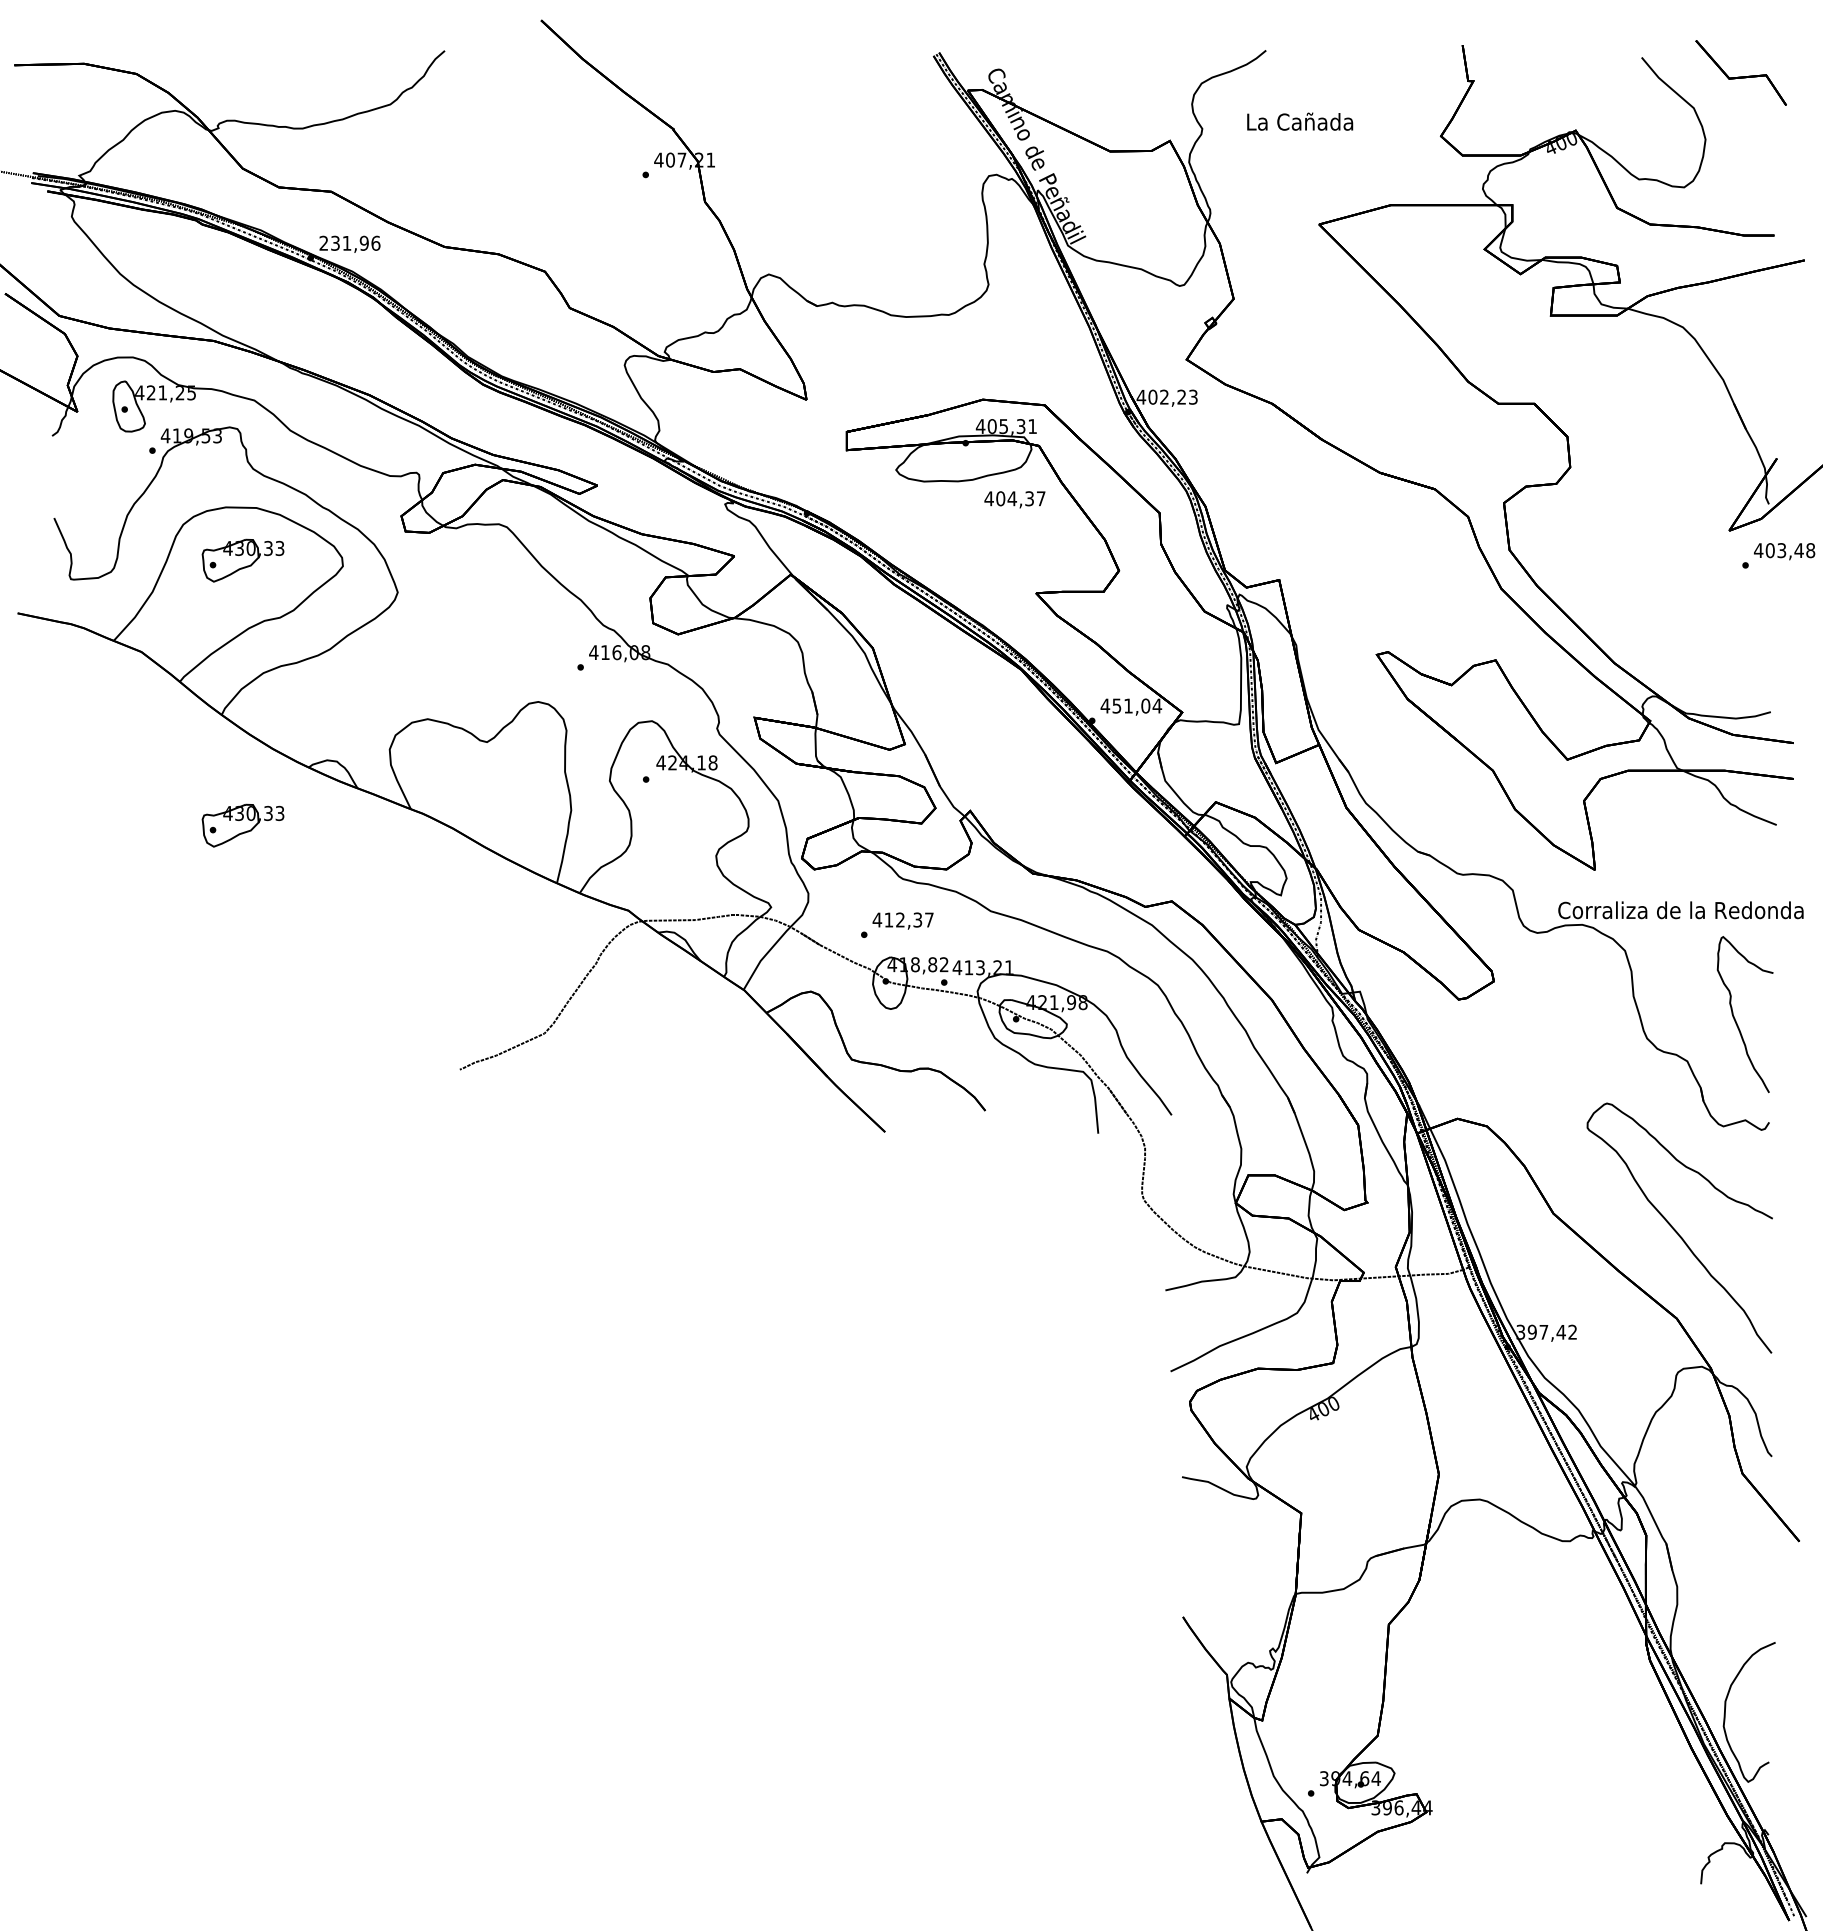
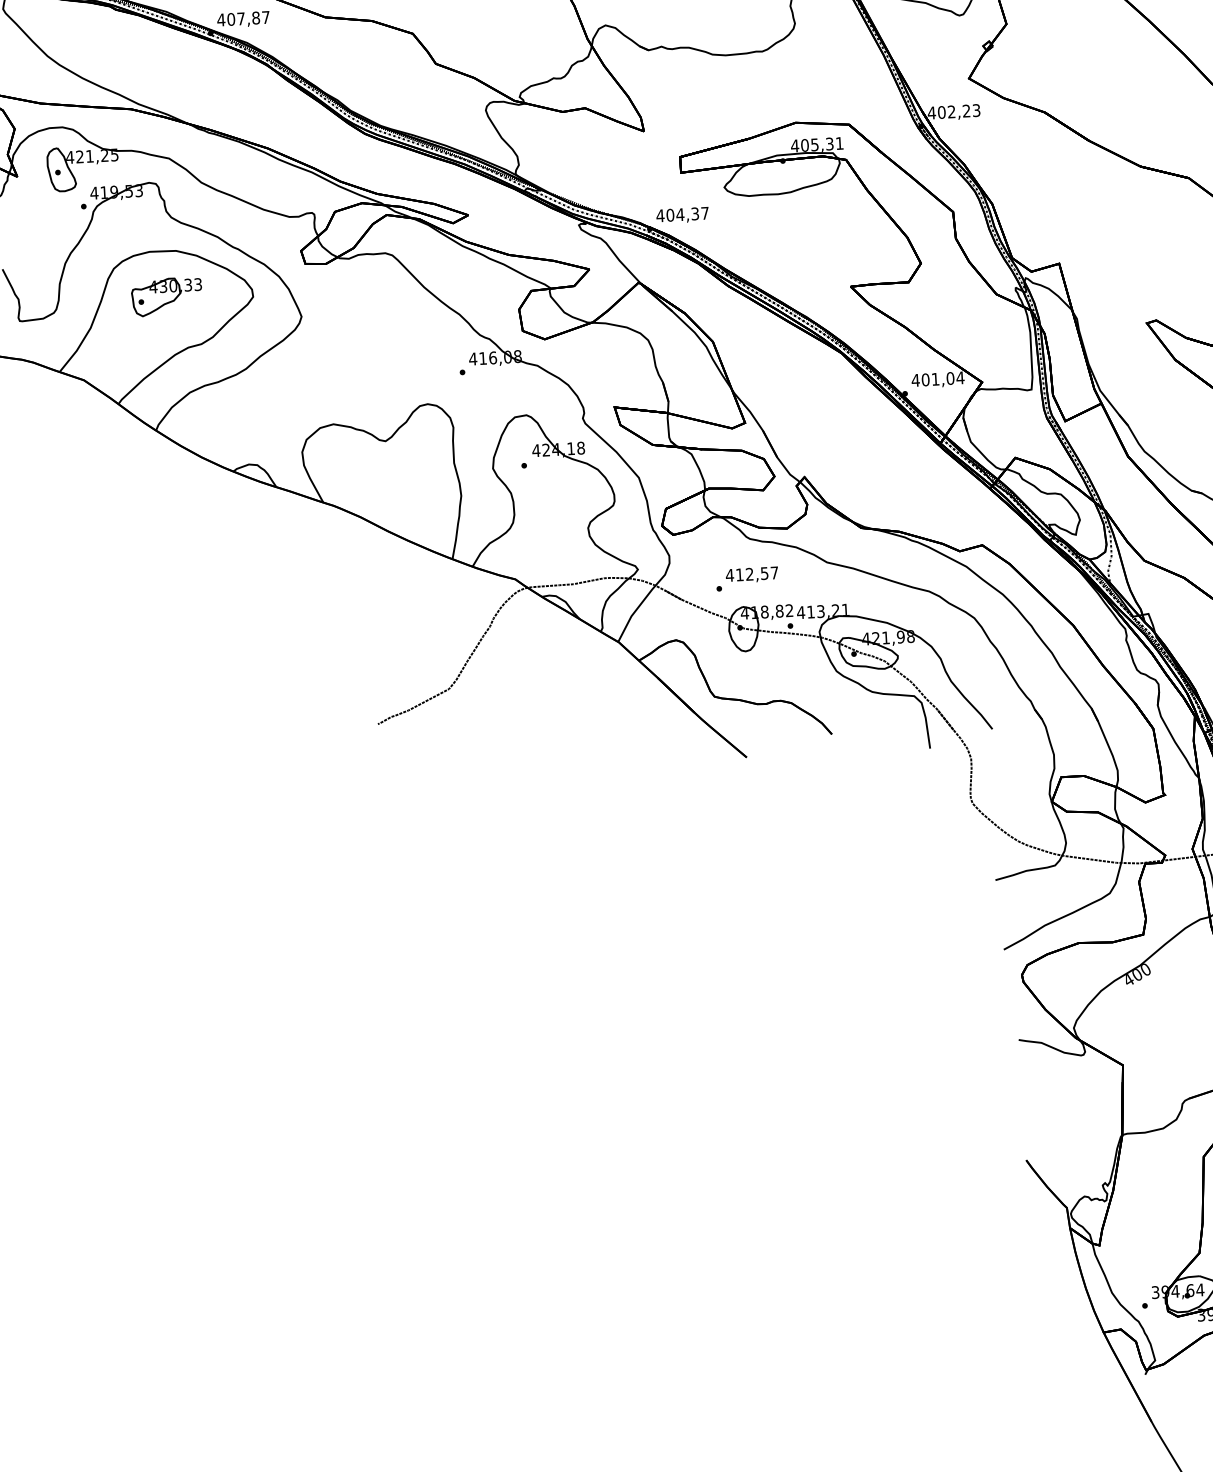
text: (349, 242) -> (243, 18), 231,96 -> 407,87
text: (1014, 499) -> (682, 215), moved
text: (1116, 705) -> (925, 379), 451,04 -> 401,04
part: (242, 825) -> (179, 524), removed
text: (917, 919) -> (764, 573), 412,37 -> 412,57

